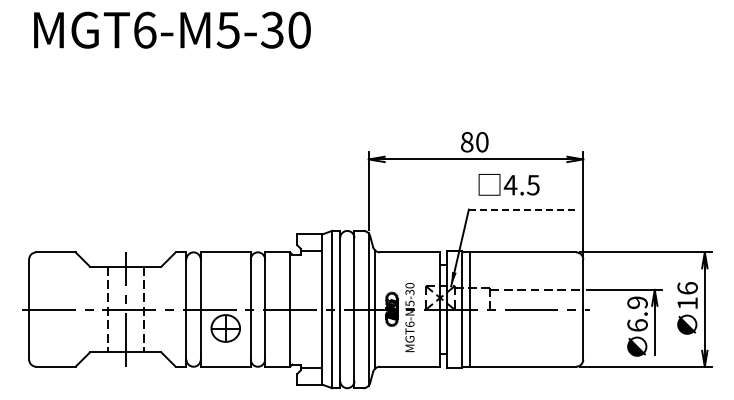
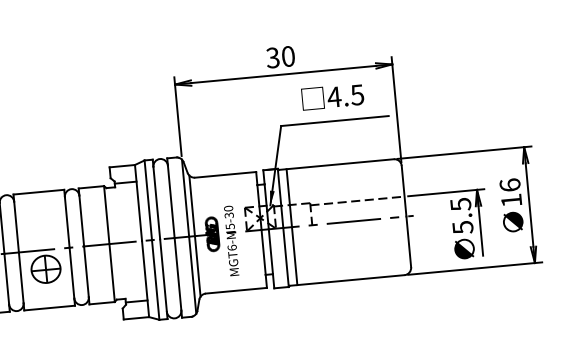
text: (466, 142) -> (272, 58), 80 -> 30
text: (508, 184) -> (332, 96), moved
line: (522, 209) -> (335, 120), dashed -> solid
text: (637, 314) -> (461, 216), 6.9 -> 5.5

